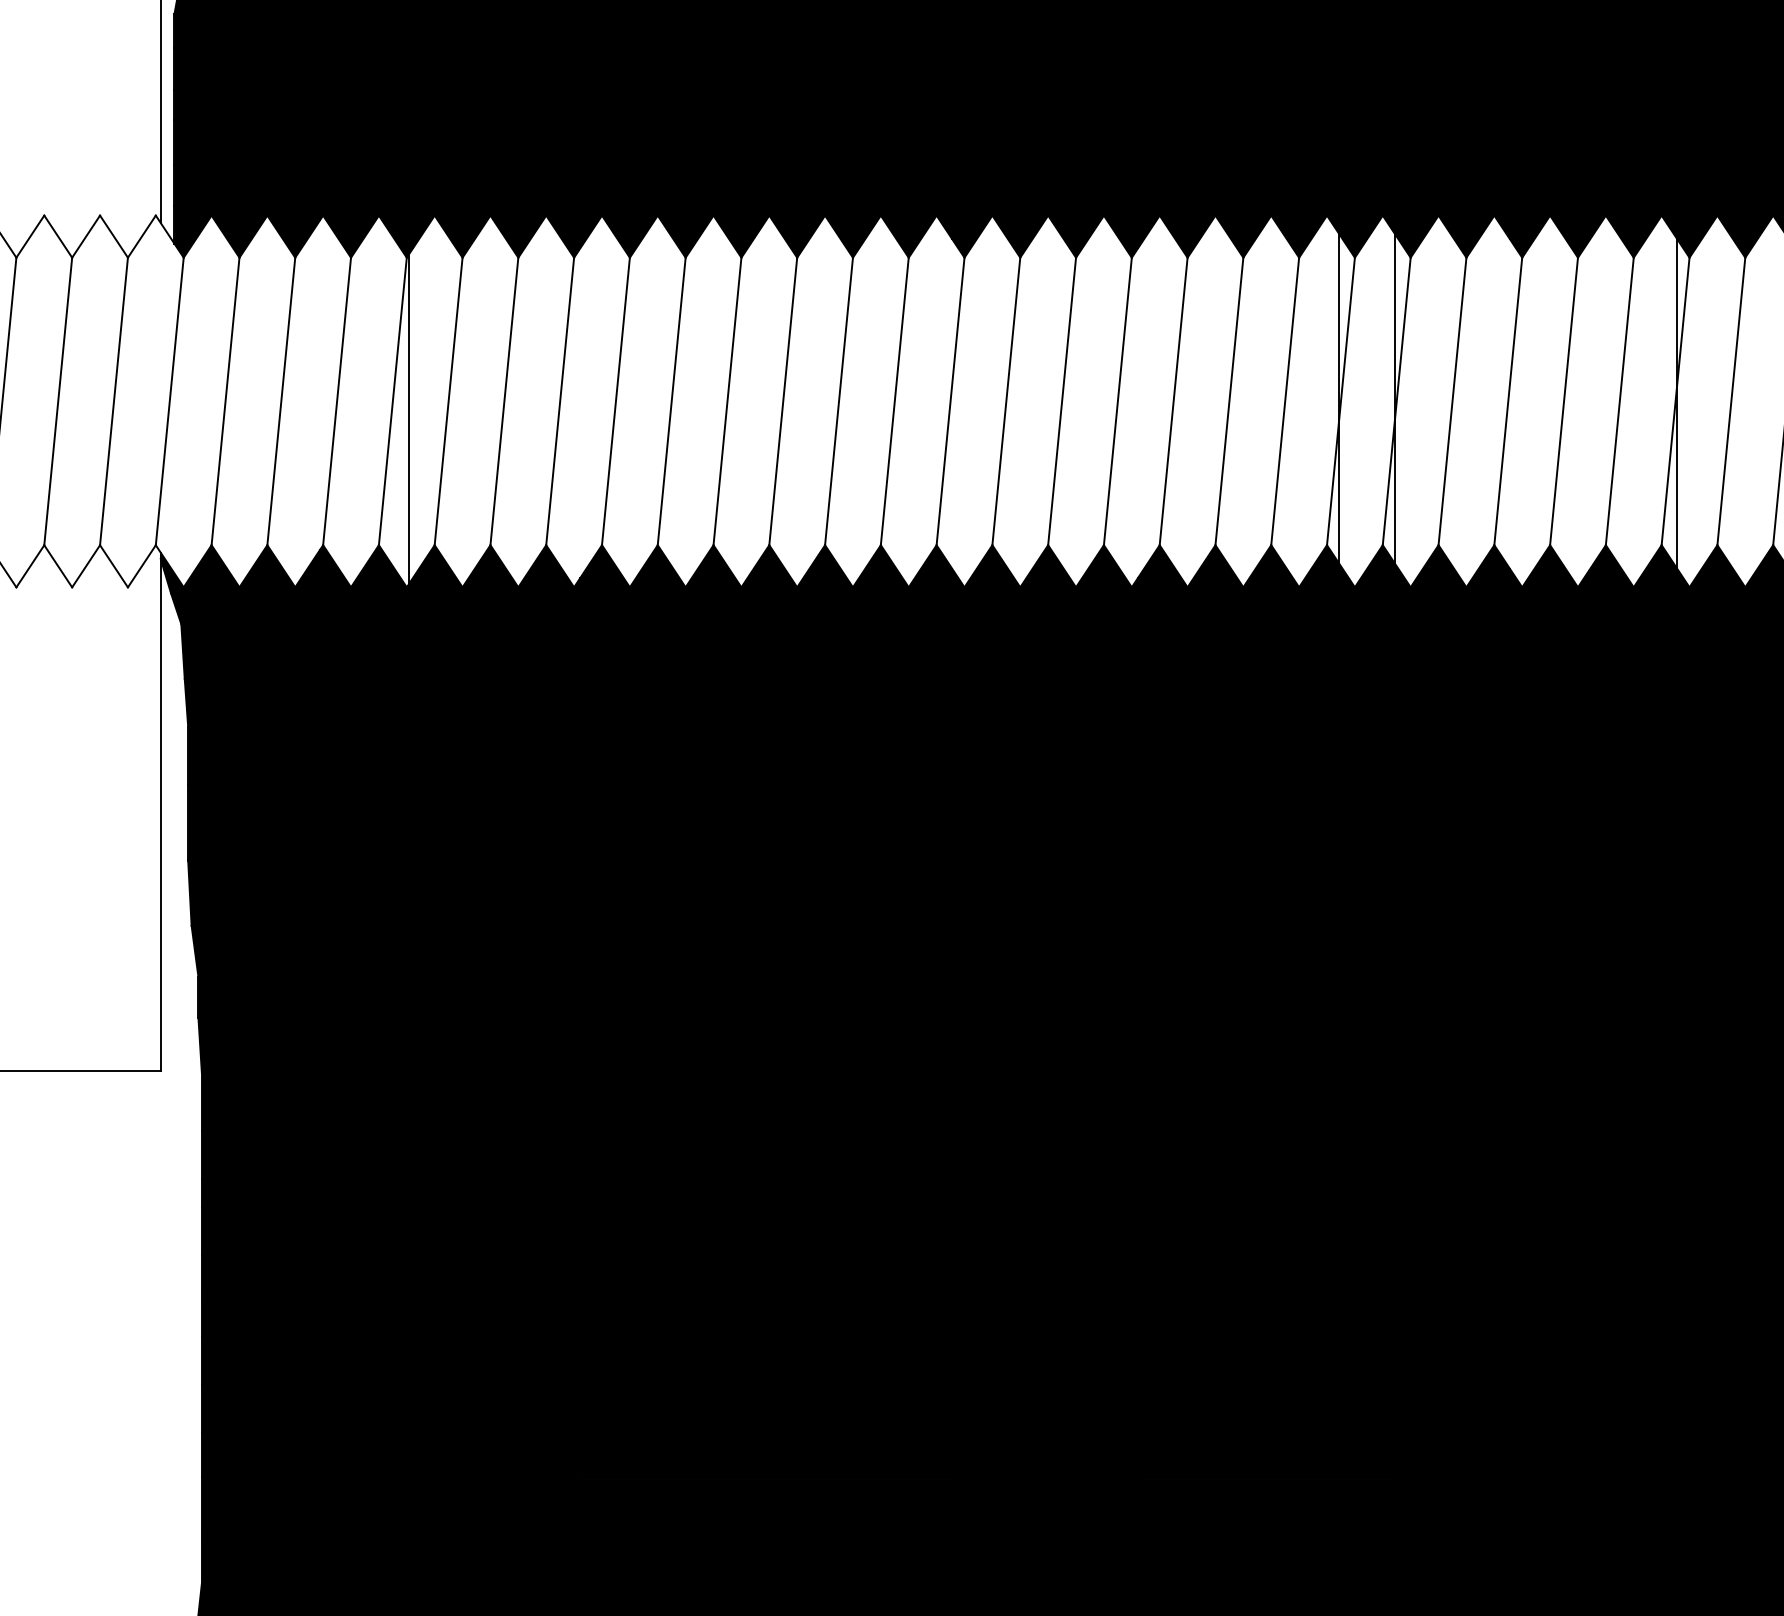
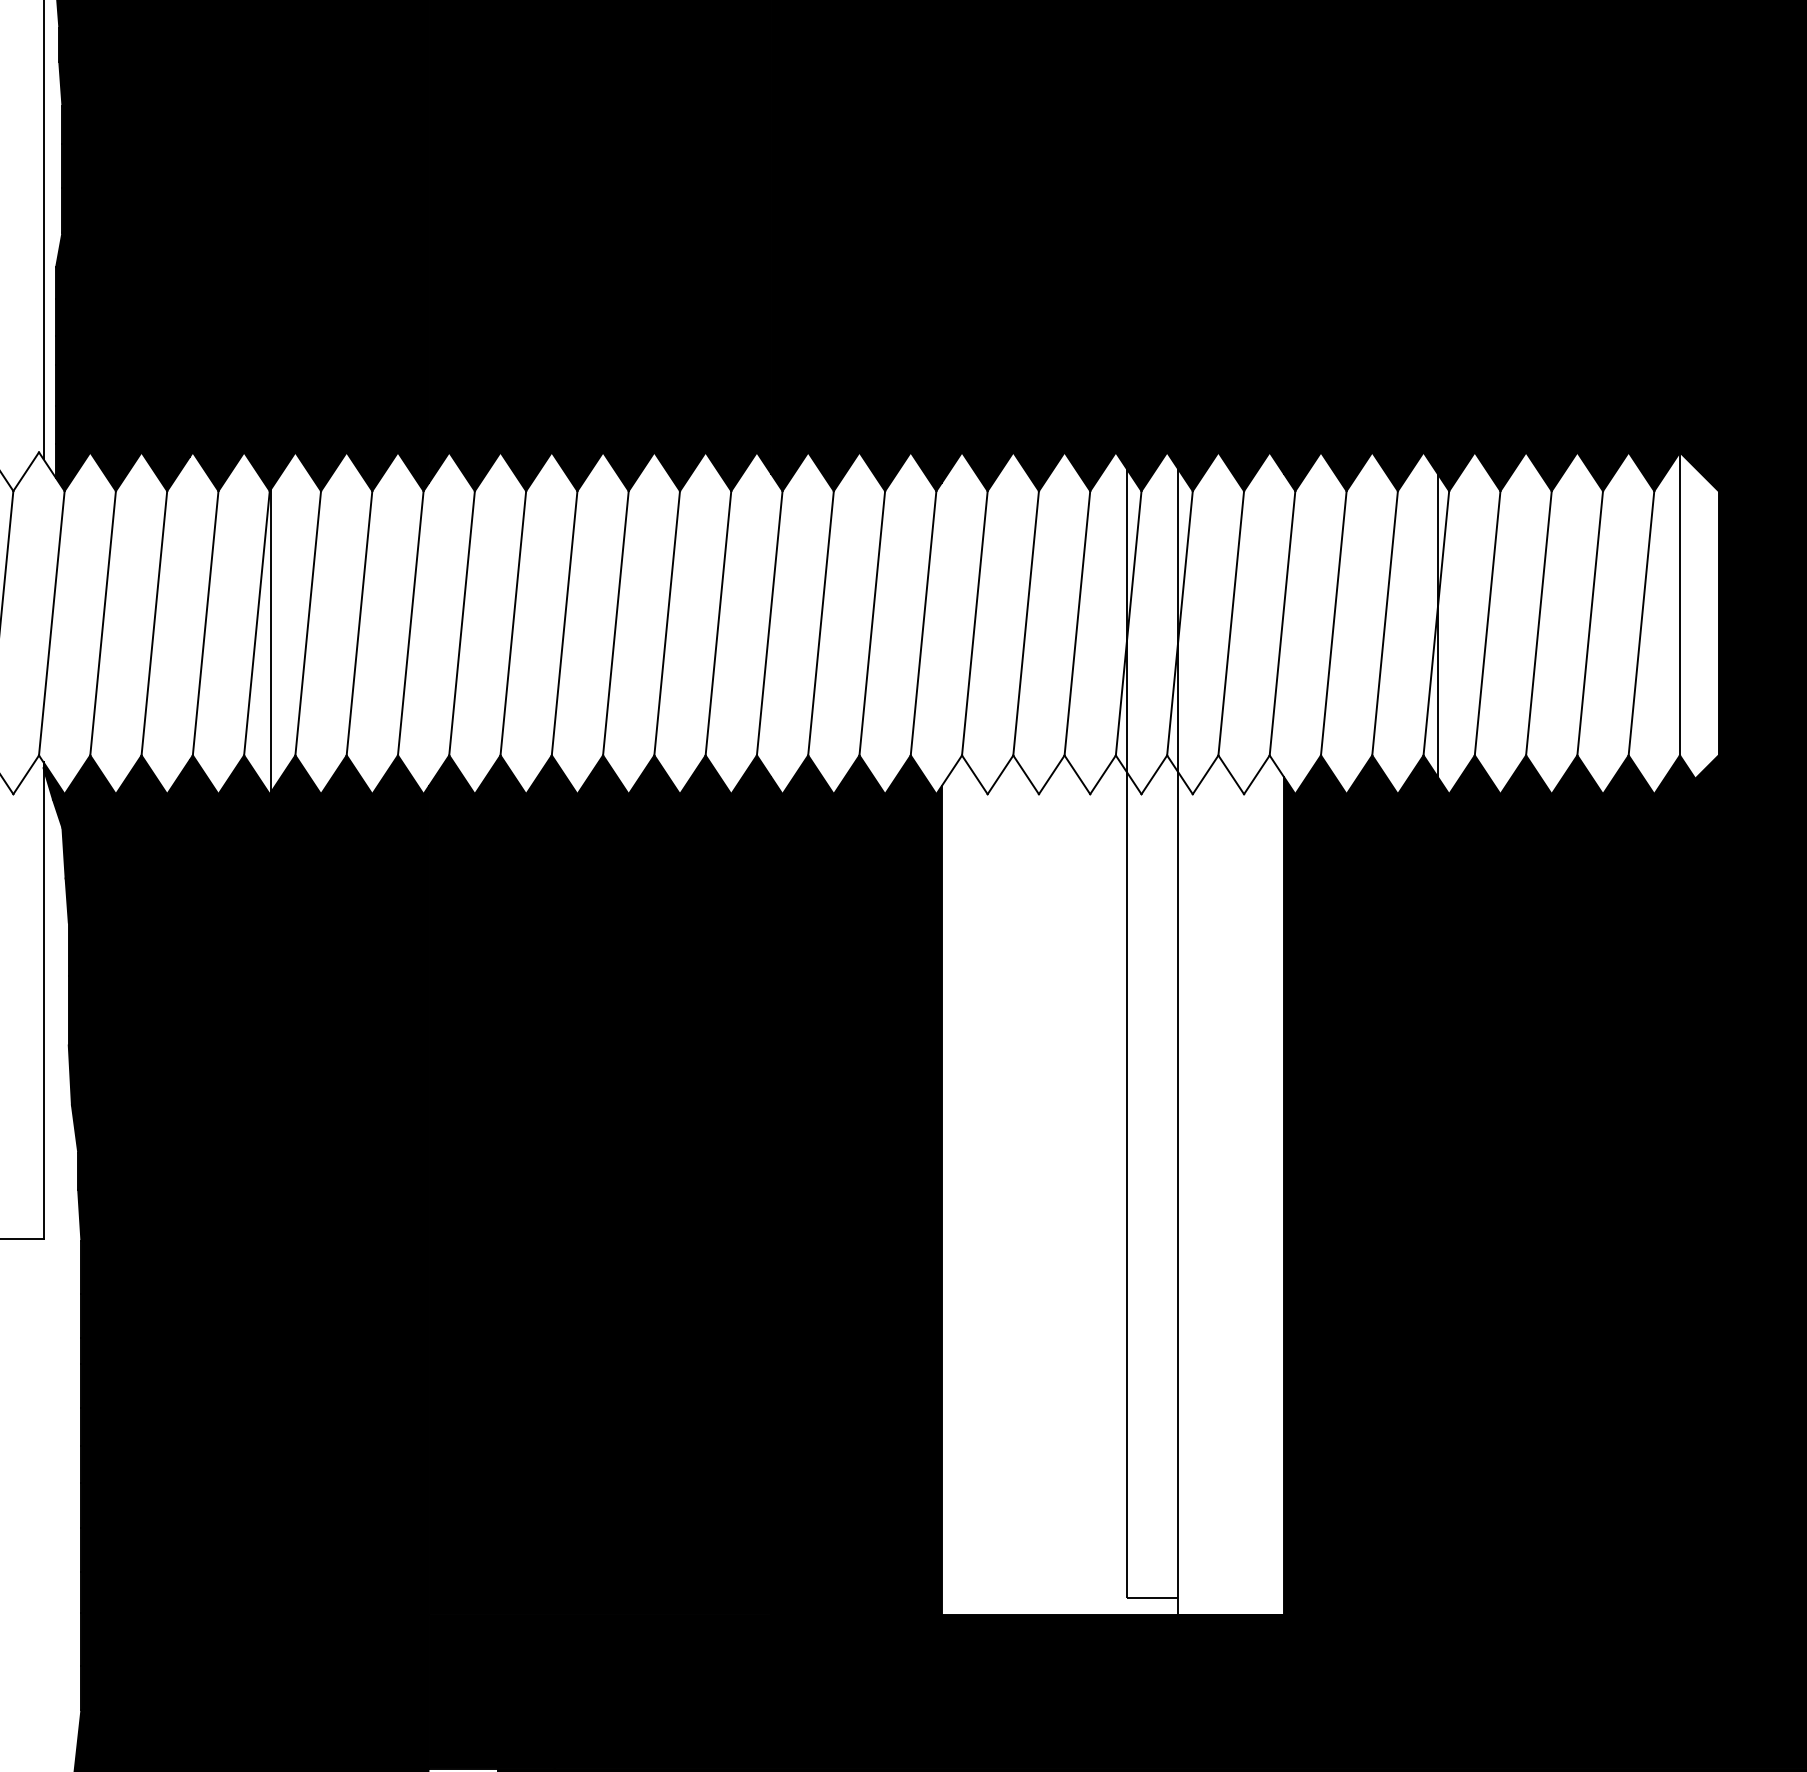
fill: (1323, 1011) -> (1112, 1184), removed

